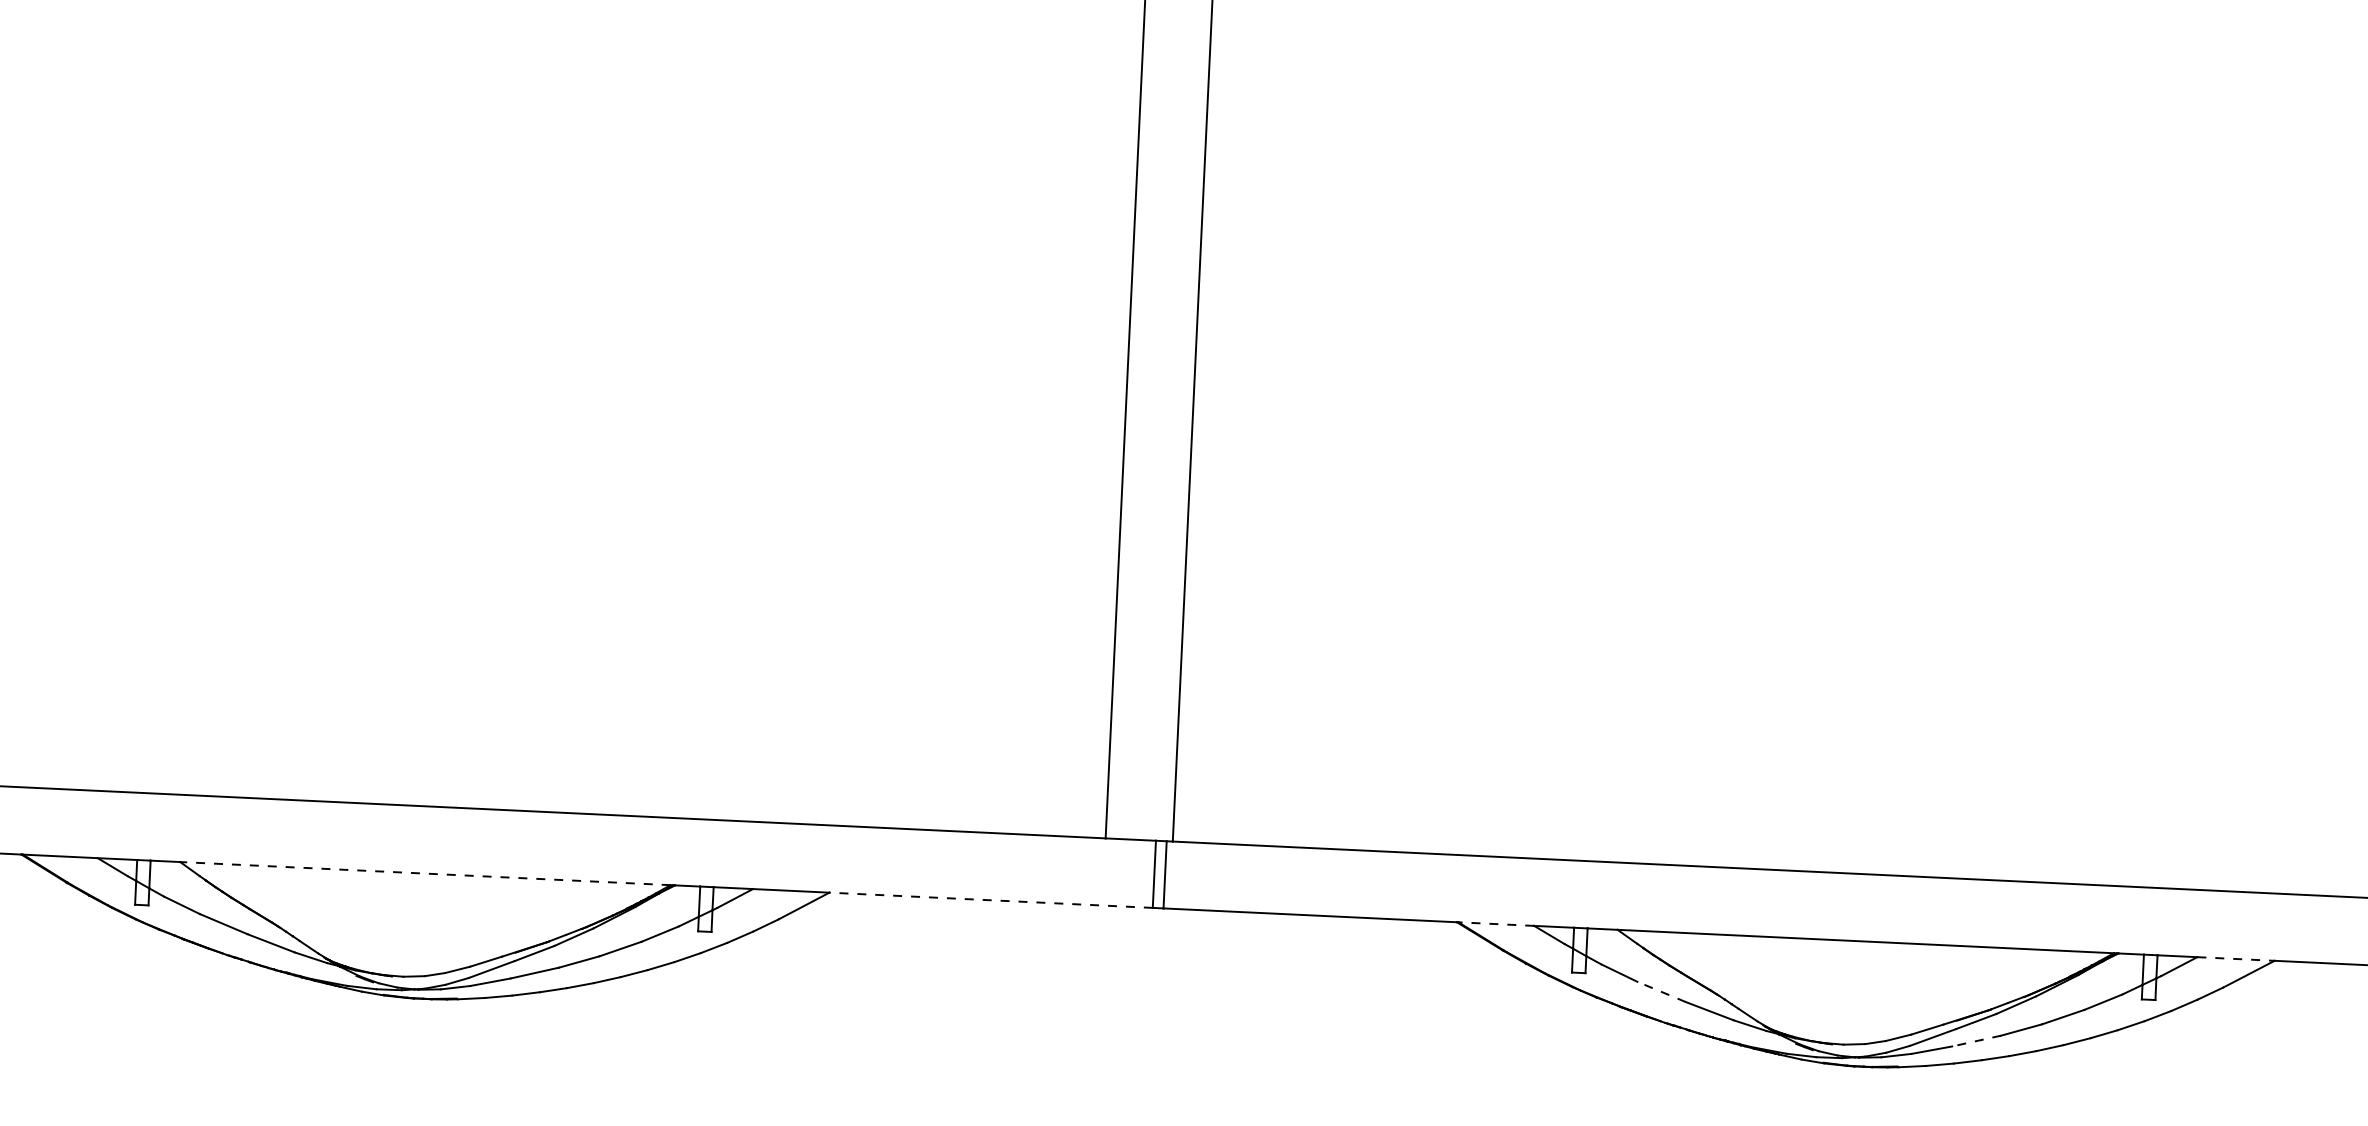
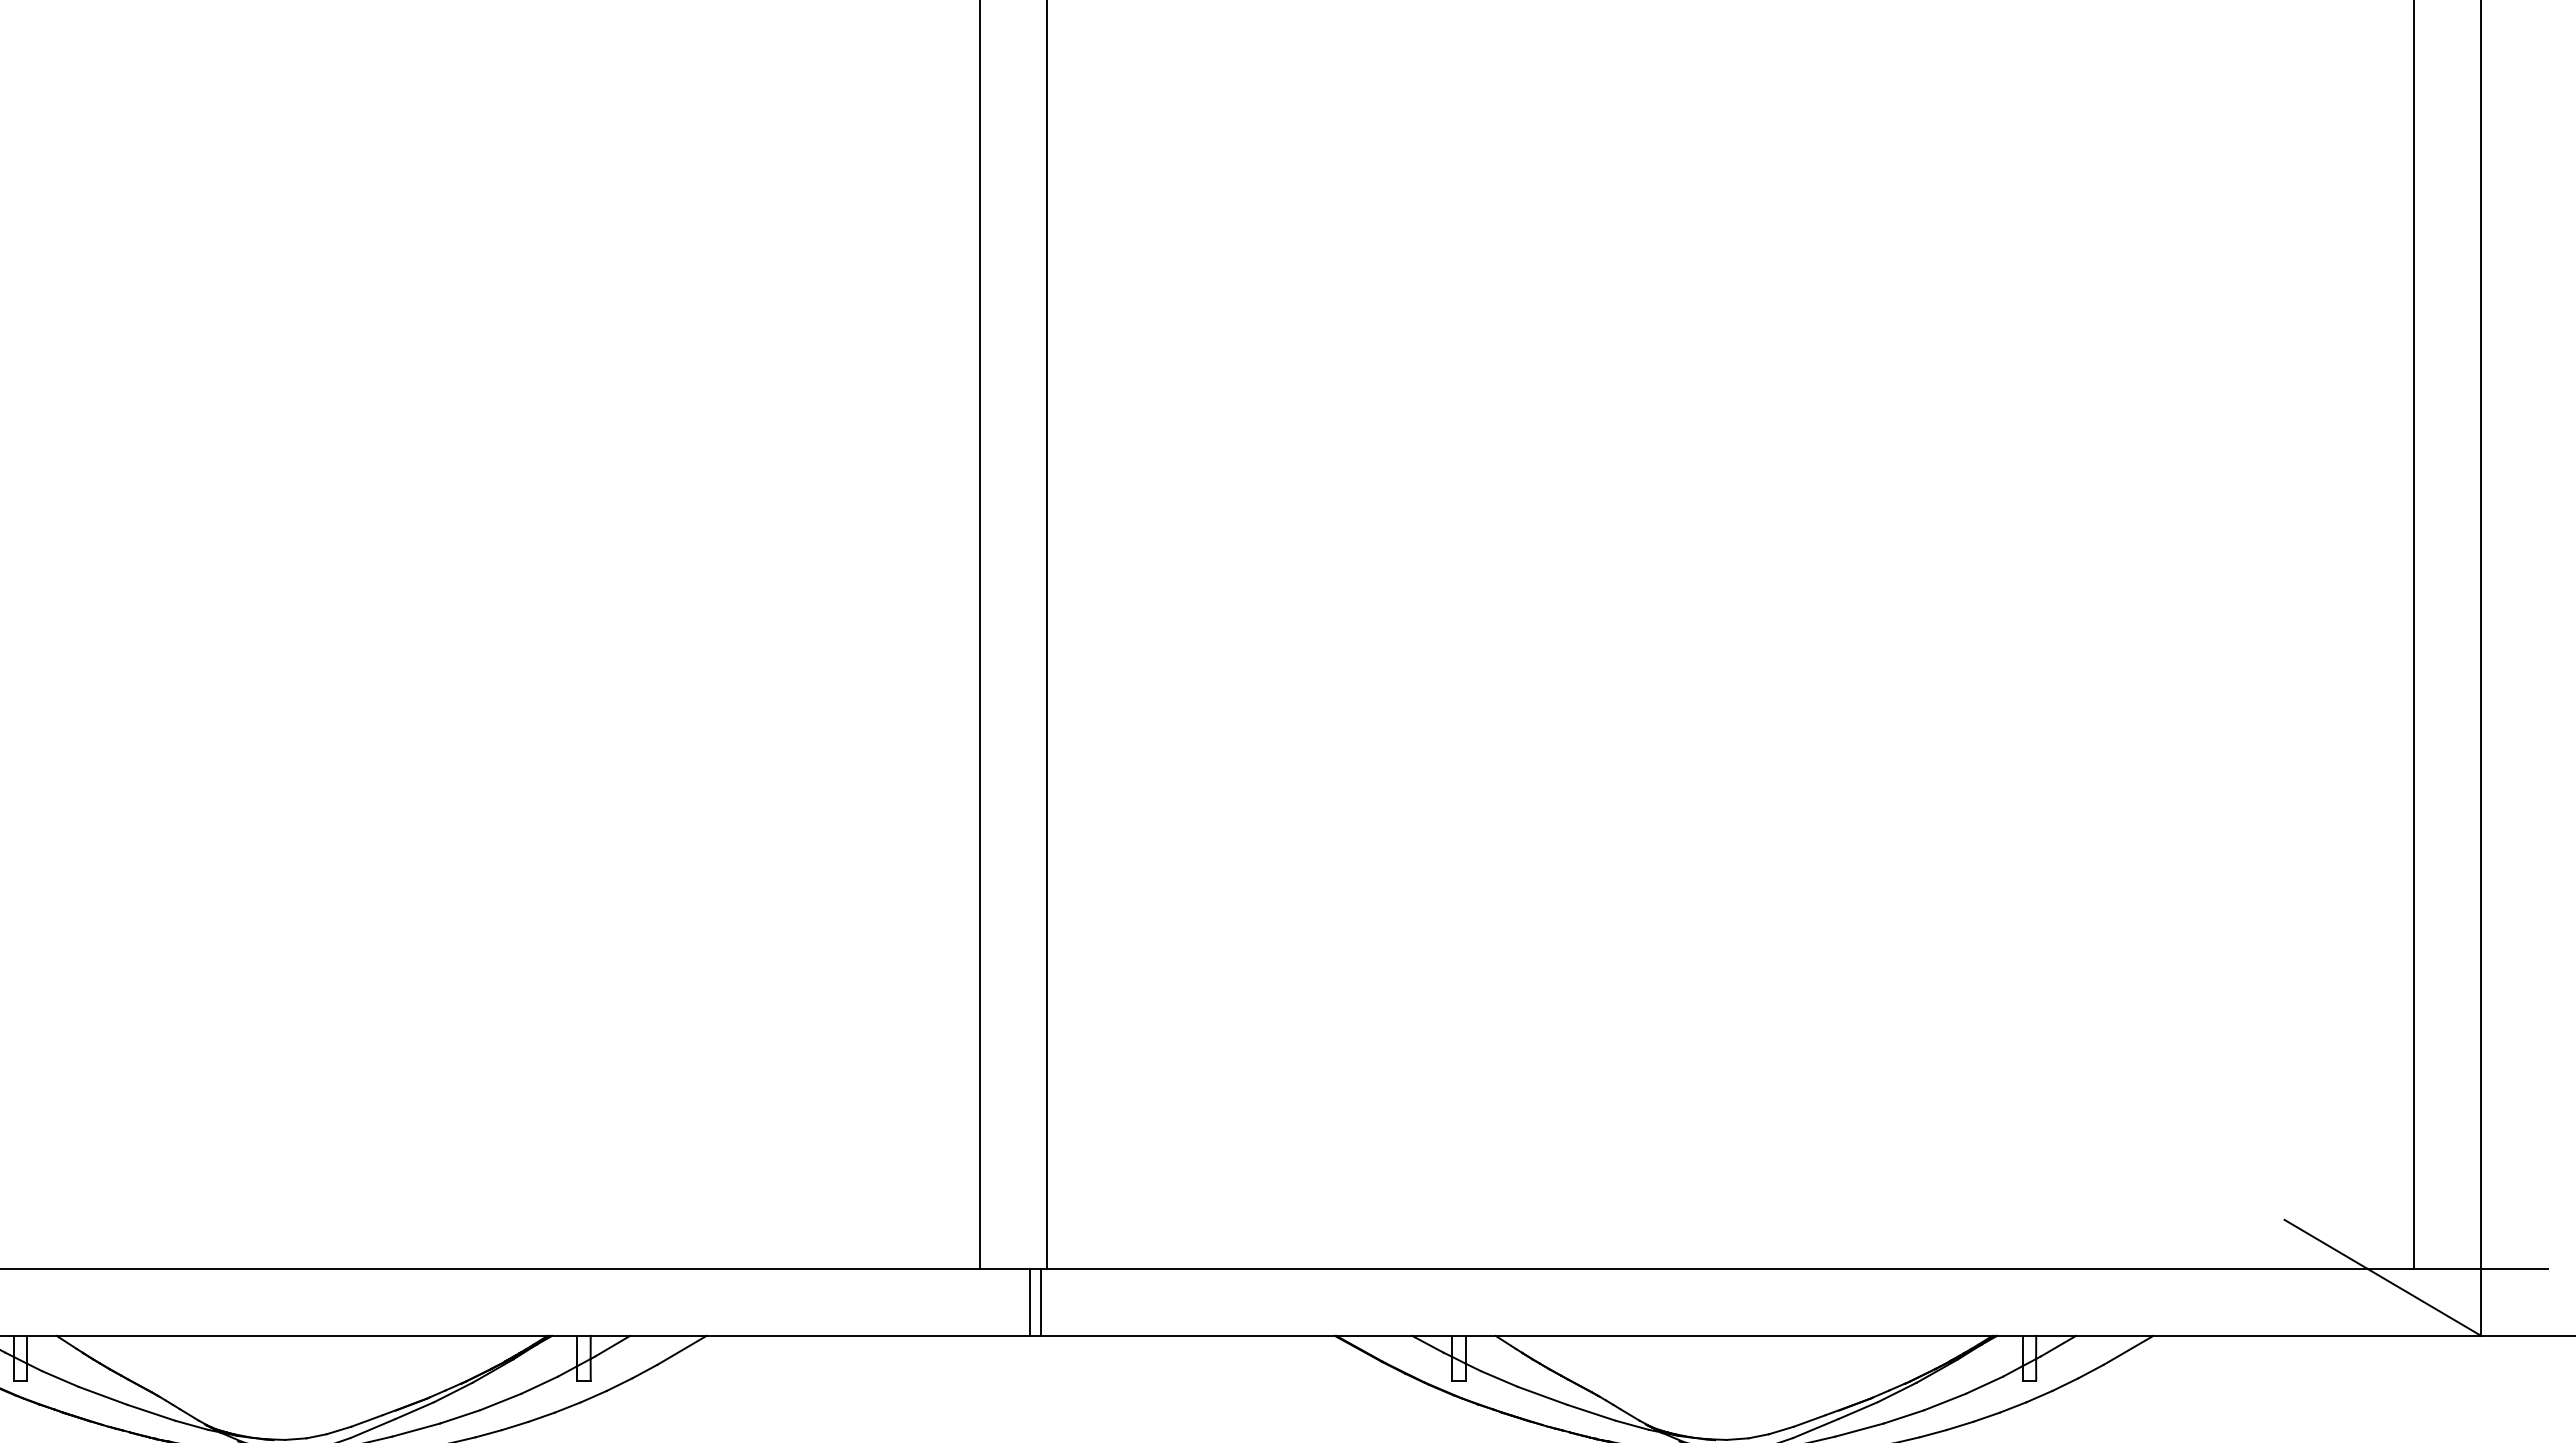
line: (424, 873) -> (301, 1335), dashed -> solid
line: (991, 899) -> (868, 1335), dashed -> solid
line: (1496, 923) -> (1374, 1335), dashed -> solid
line: (2235, 958) -> (2114, 1335), dashed -> solid
line: (1661, 991) -> (1542, 1395), dashed -> solid
line: (1976, 1041) -> (1859, 1430), dashed -> solid

